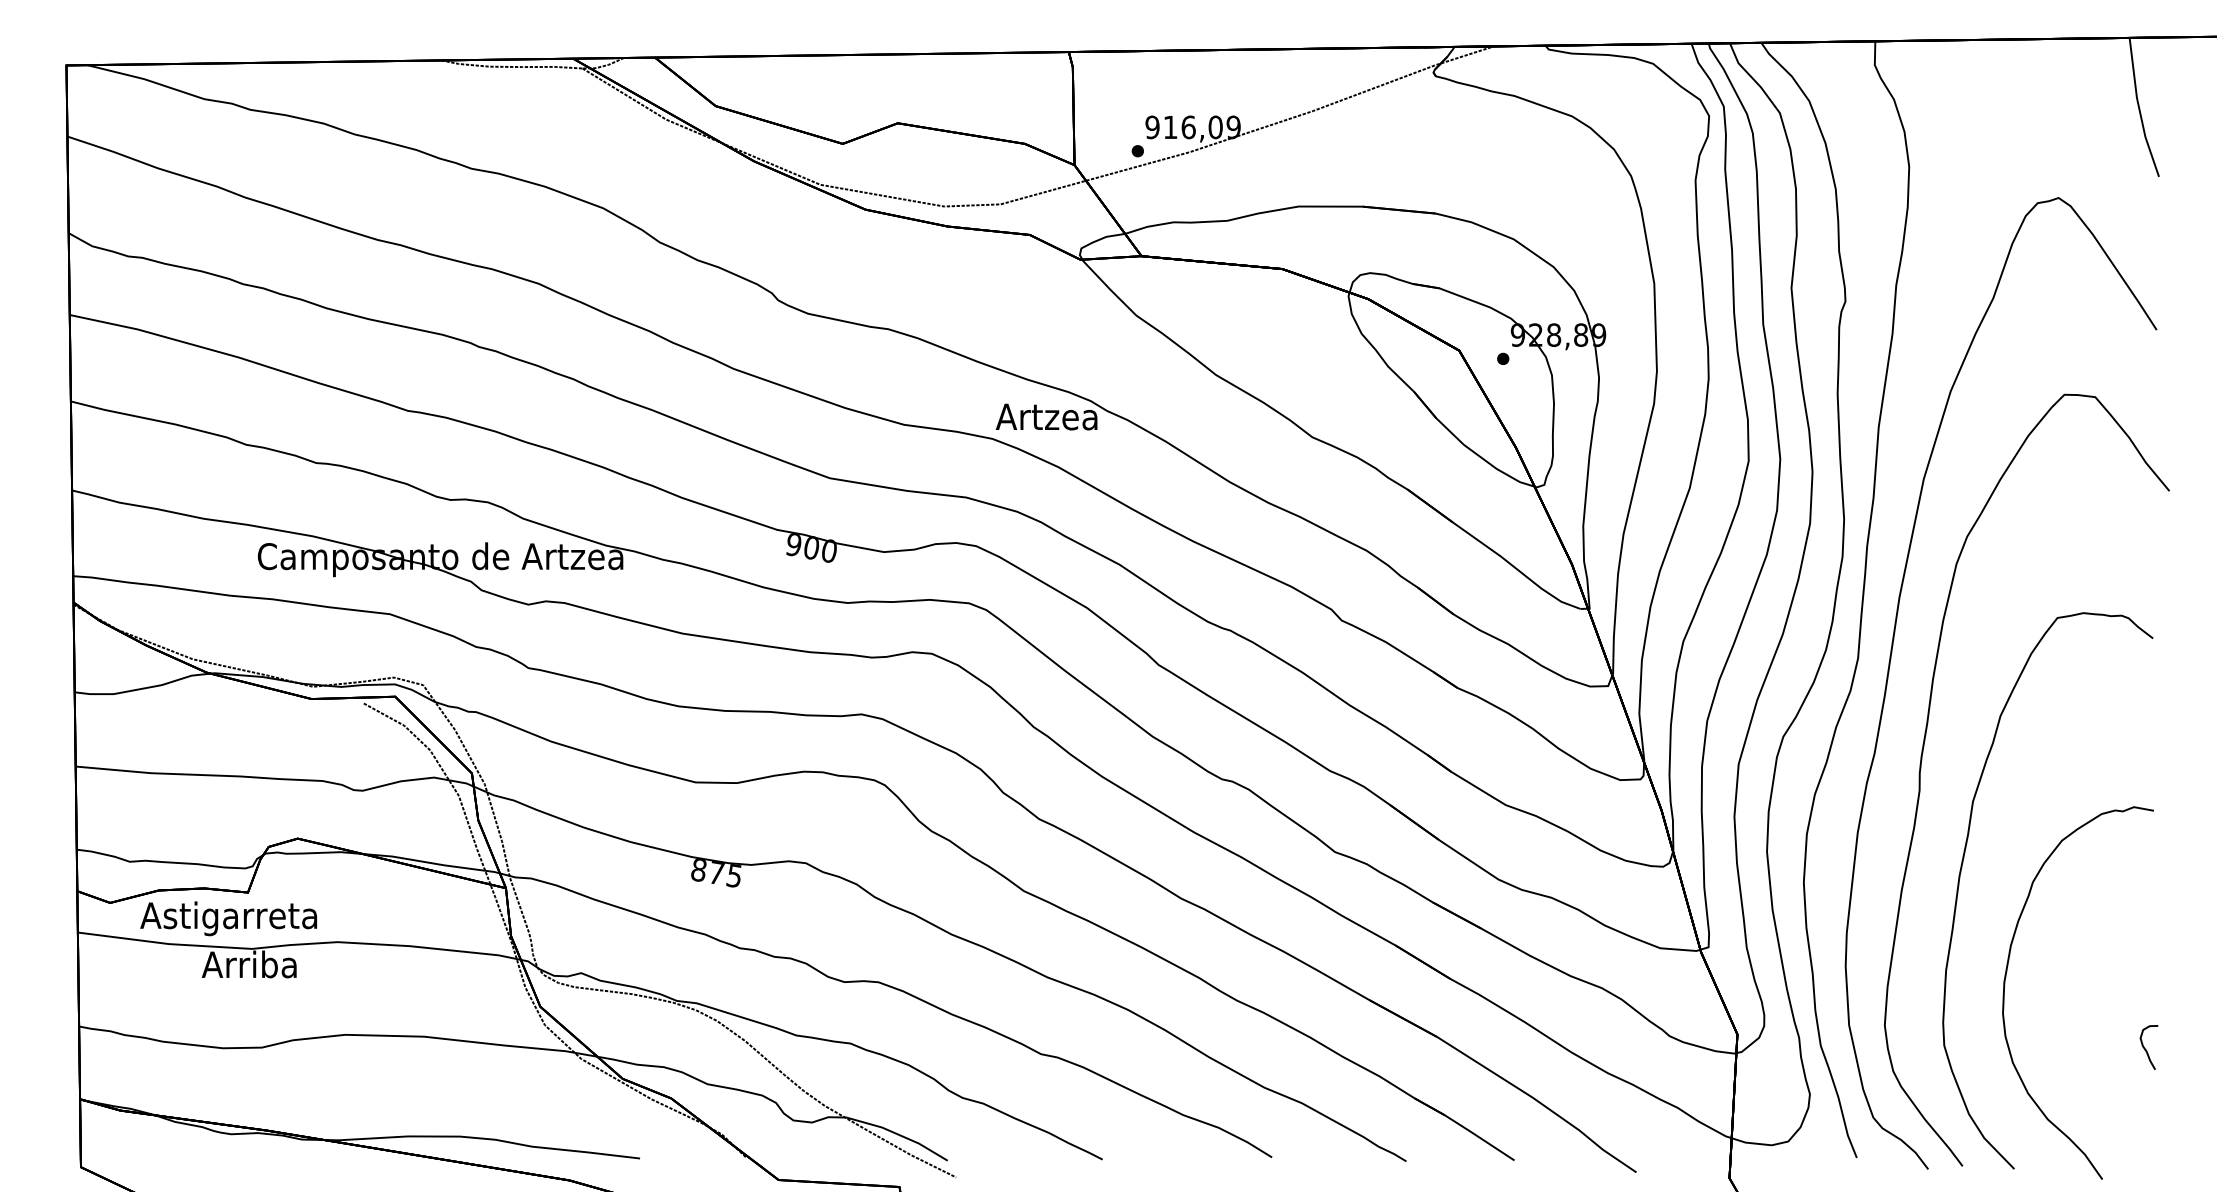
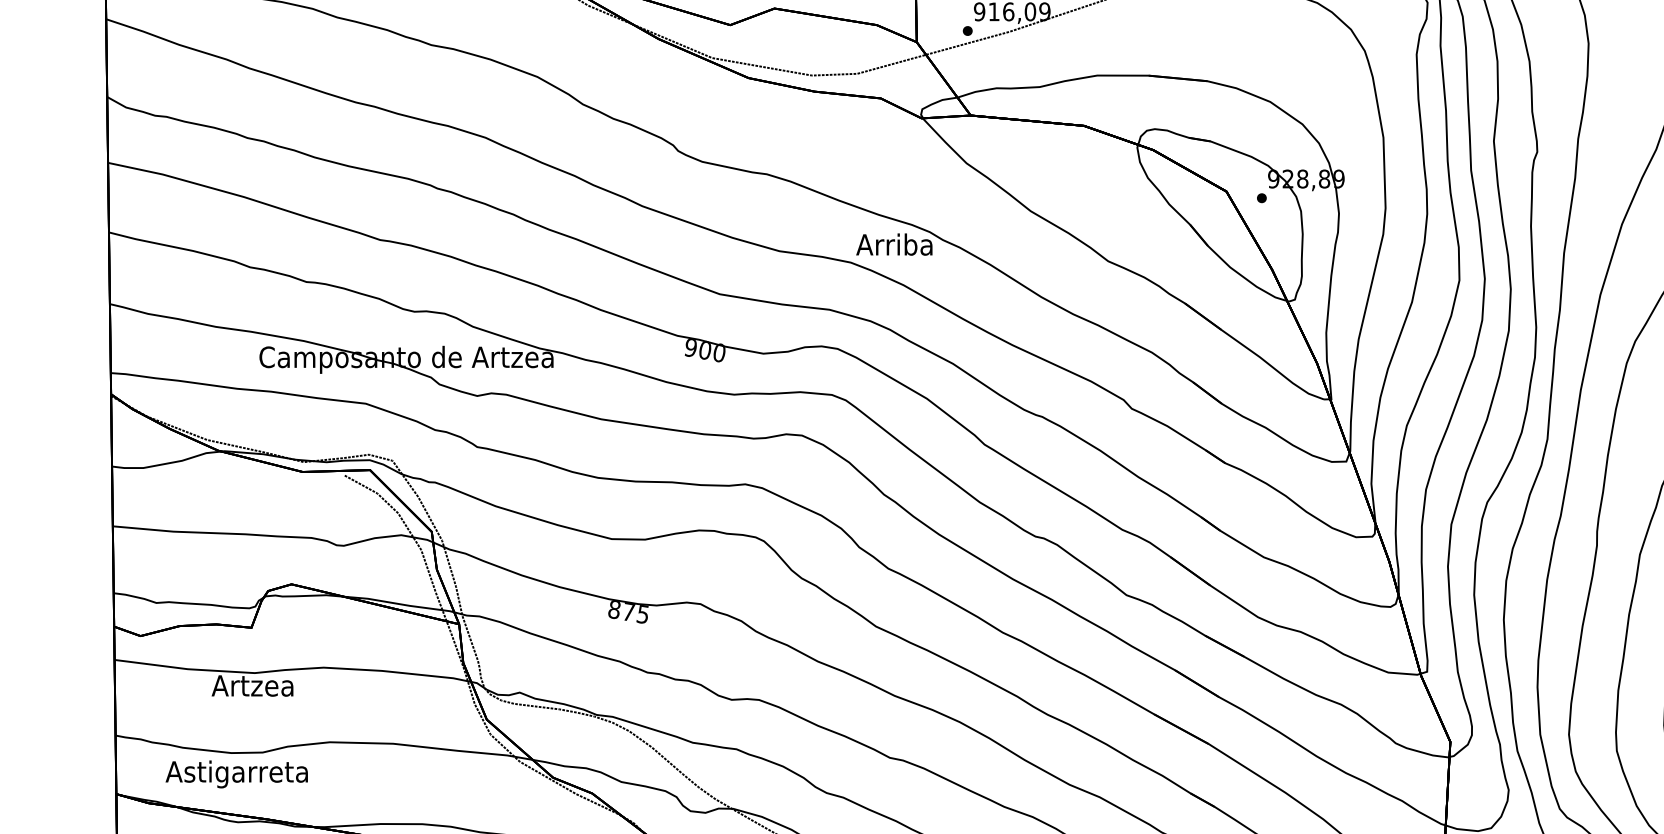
text: (1046, 416) -> (894, 244), Artzea -> Arriba
text: (228, 918) -> (236, 774), moved
text: (248, 964) -> (251, 685), Arriba -> Artzea

